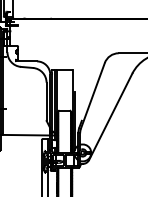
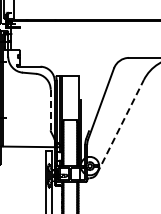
line: (46, 100) -> (50, 109), solid -> dashed
line: (110, 116) -> (120, 126), solid -> dashed

